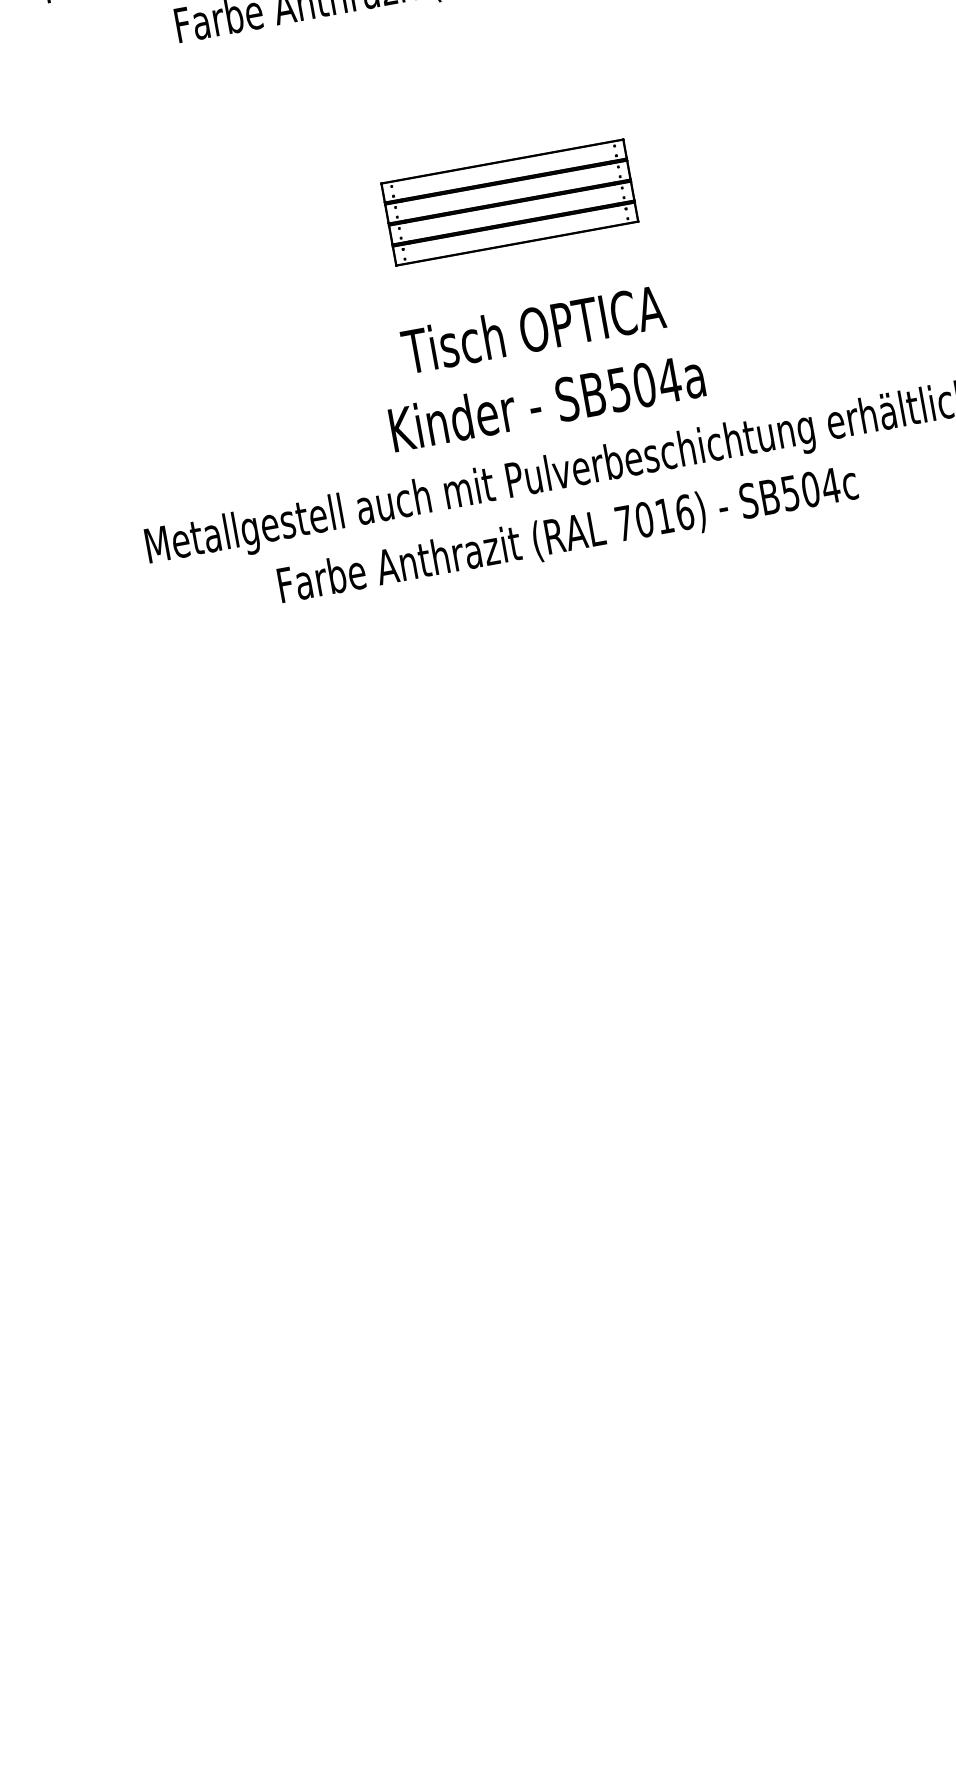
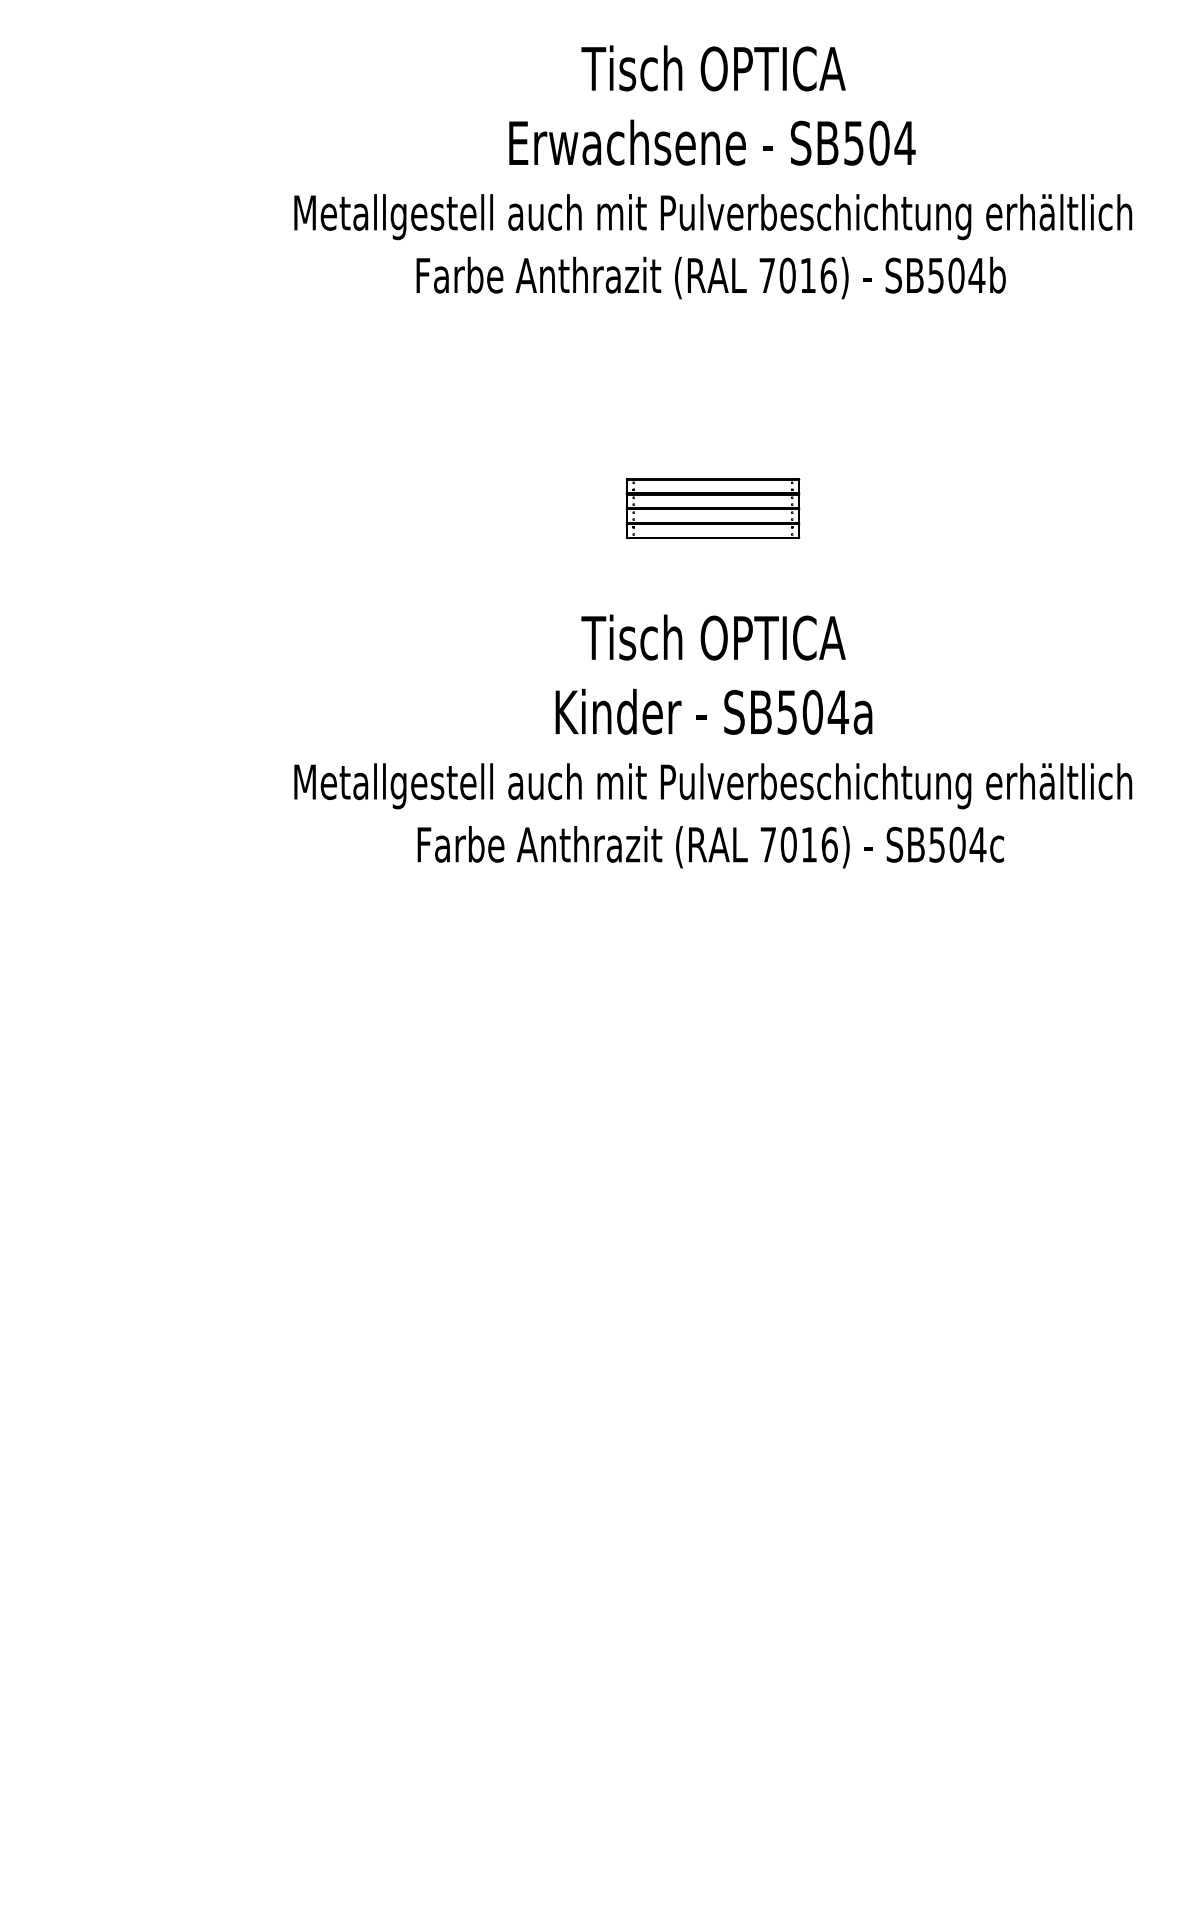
part: (509, 202) -> (712, 508), size x0.7

